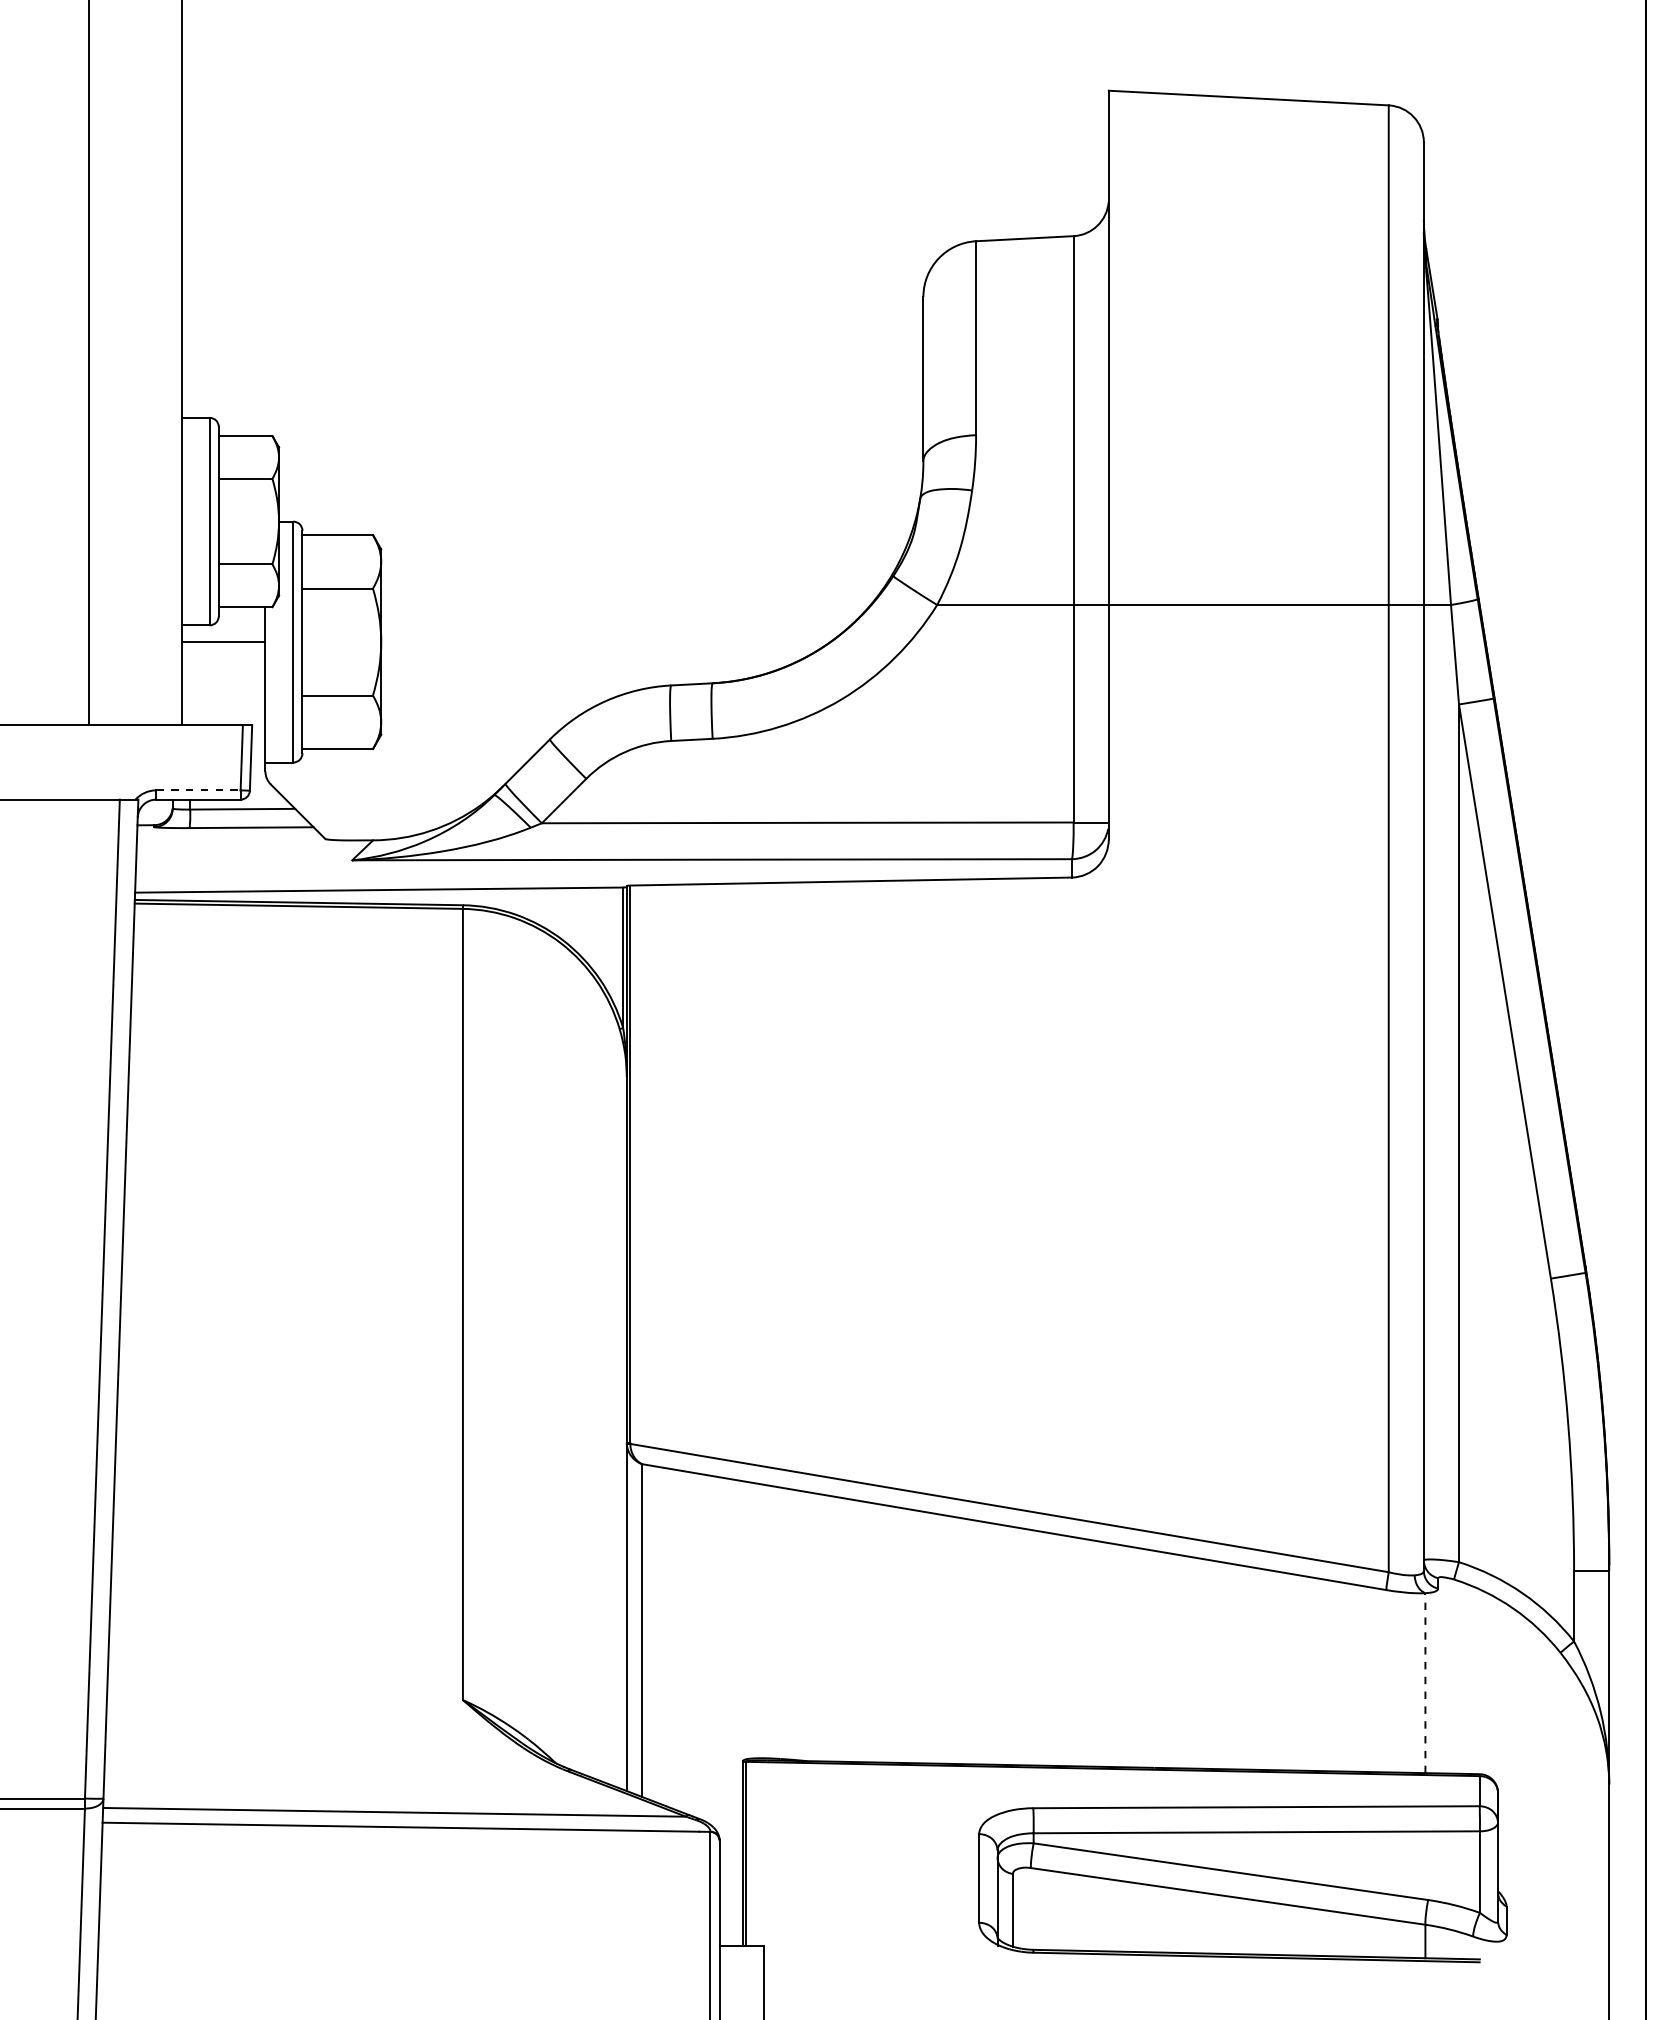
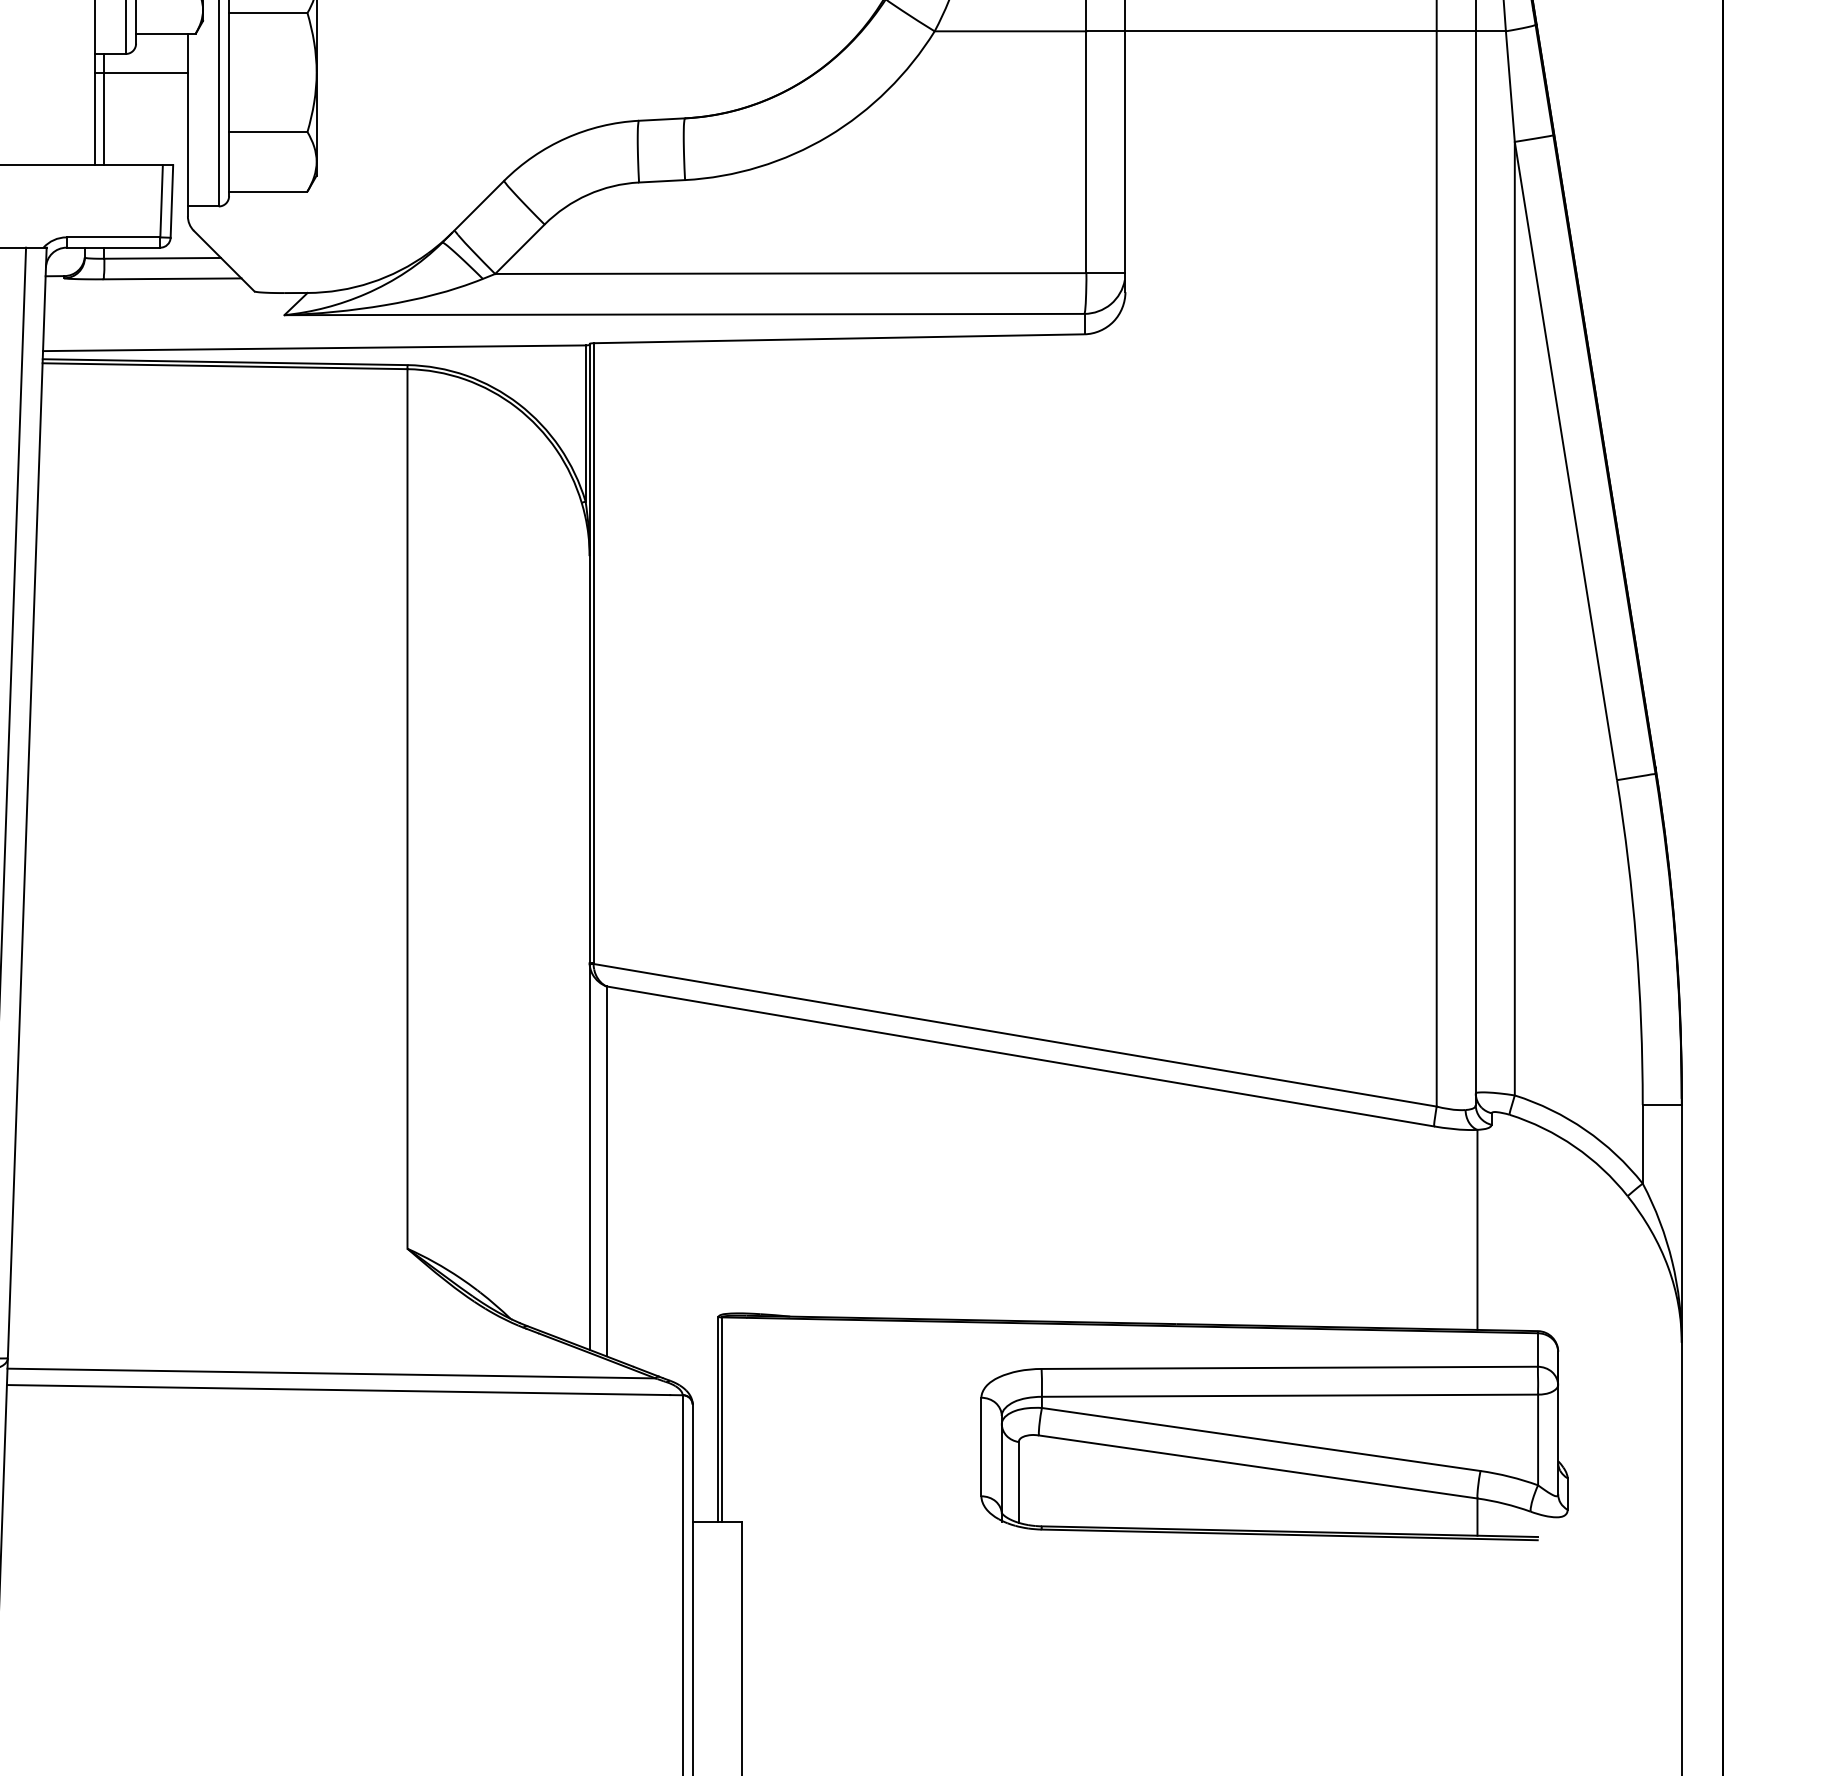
line: (190, 675) -> (104, 109), added
line: (198, 790) -> (113, 237), dashed -> solid
line: (1425, 1683) -> (1477, 1230), dashed -> solid

